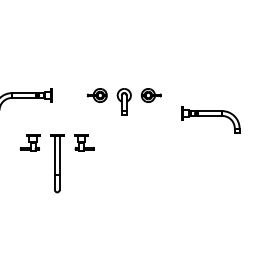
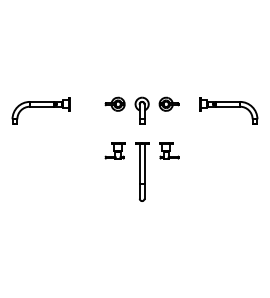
part: (210, 119) -> (228, 110), moved
part: (56, 162) -> (141, 171), moved

